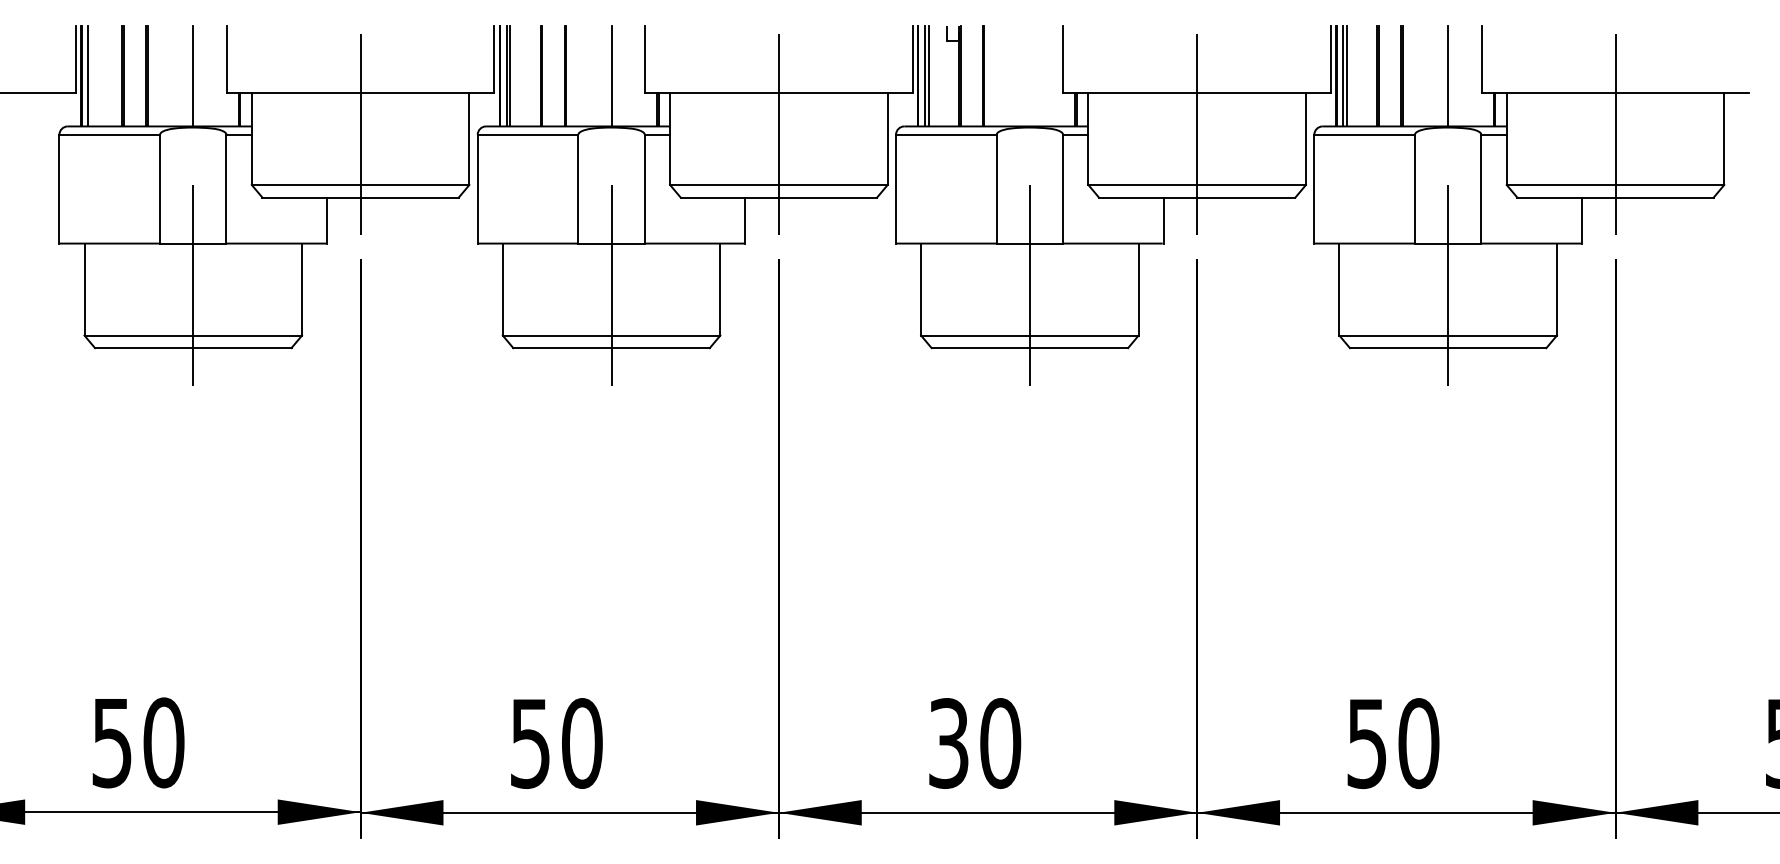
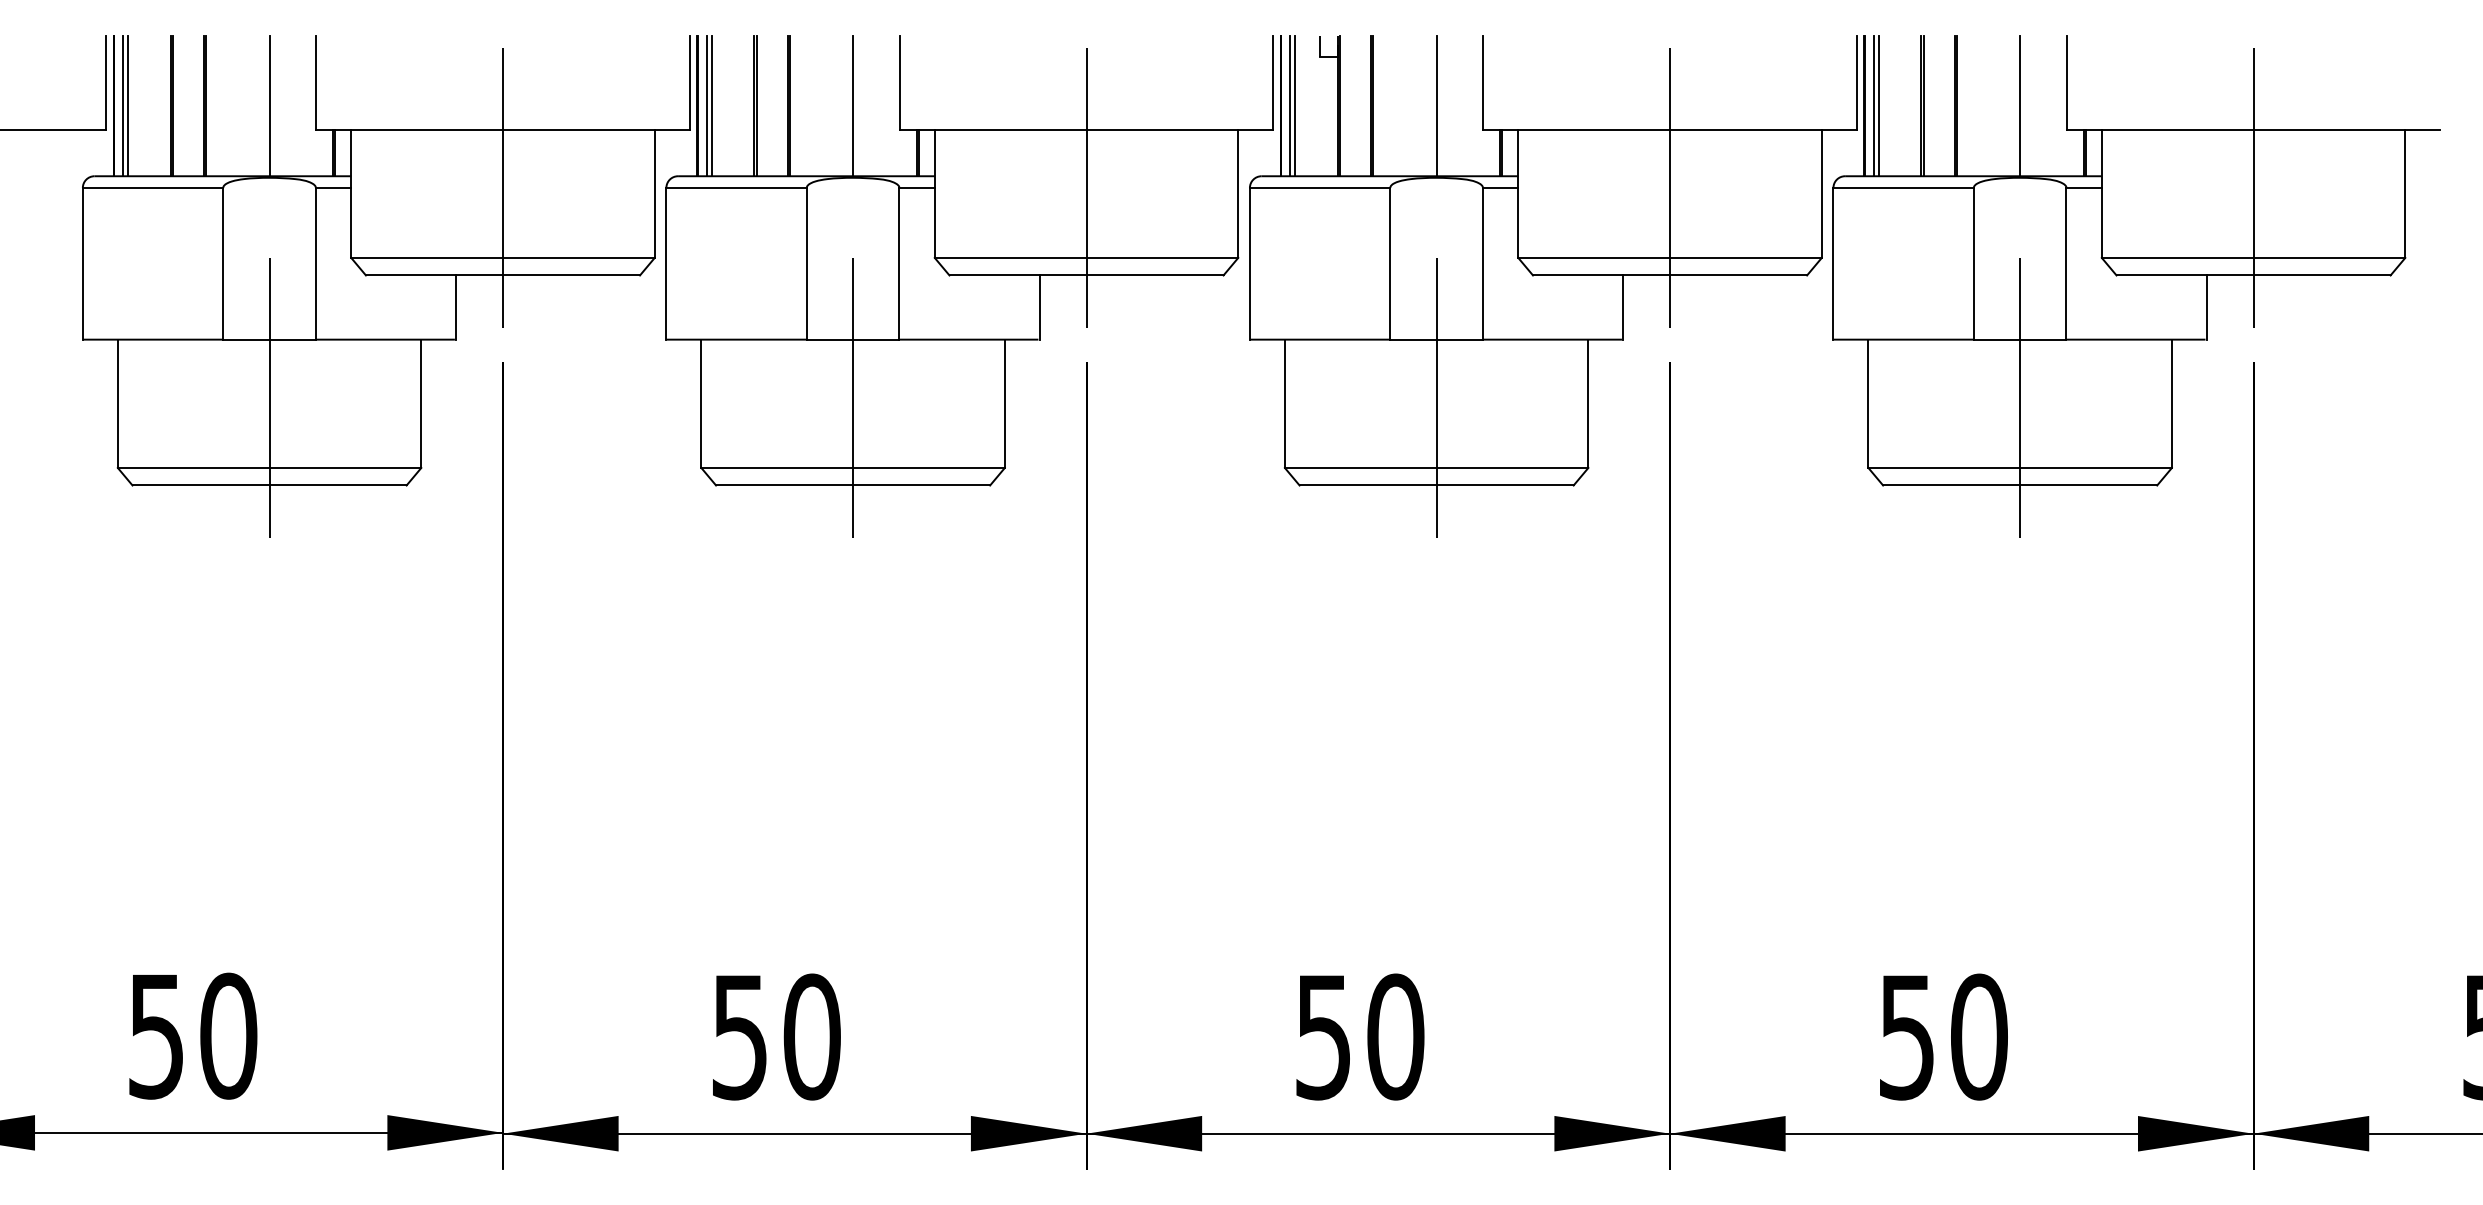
line: (91, 76) -> (127, 106), added
line: (1029, 76) -> (1436, 106), added
text: (948, 743) -> (1323, 1037), 30 -> 50

